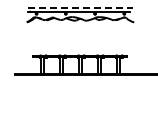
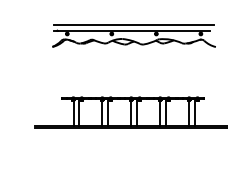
line: (80, 7) -> (134, 24), dashed -> solid

